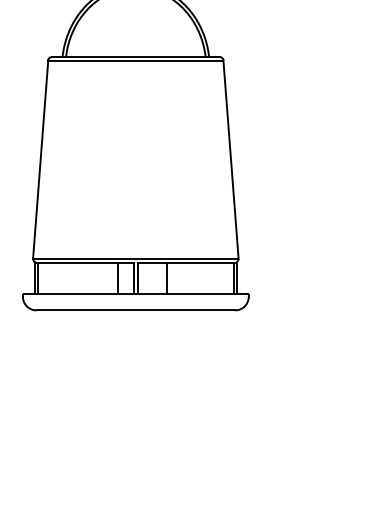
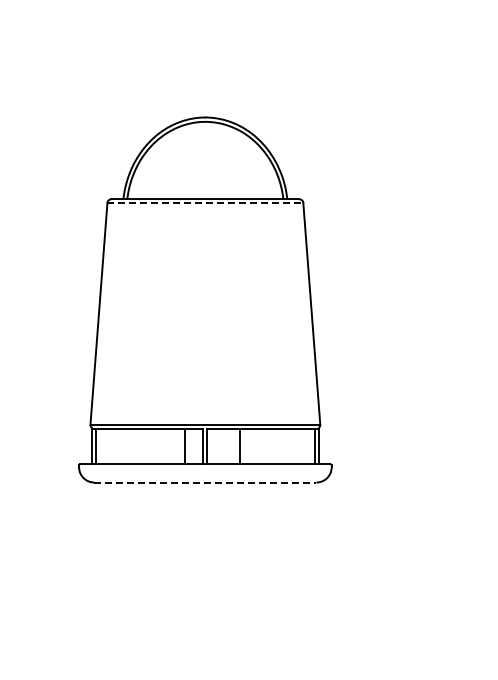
line: (135, 60) -> (205, 203), solid -> dashed
line: (135, 310) -> (205, 482), solid -> dashed

